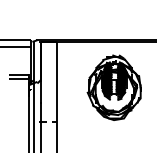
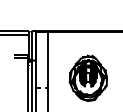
part: (113, 86) -> (87, 77), moved

